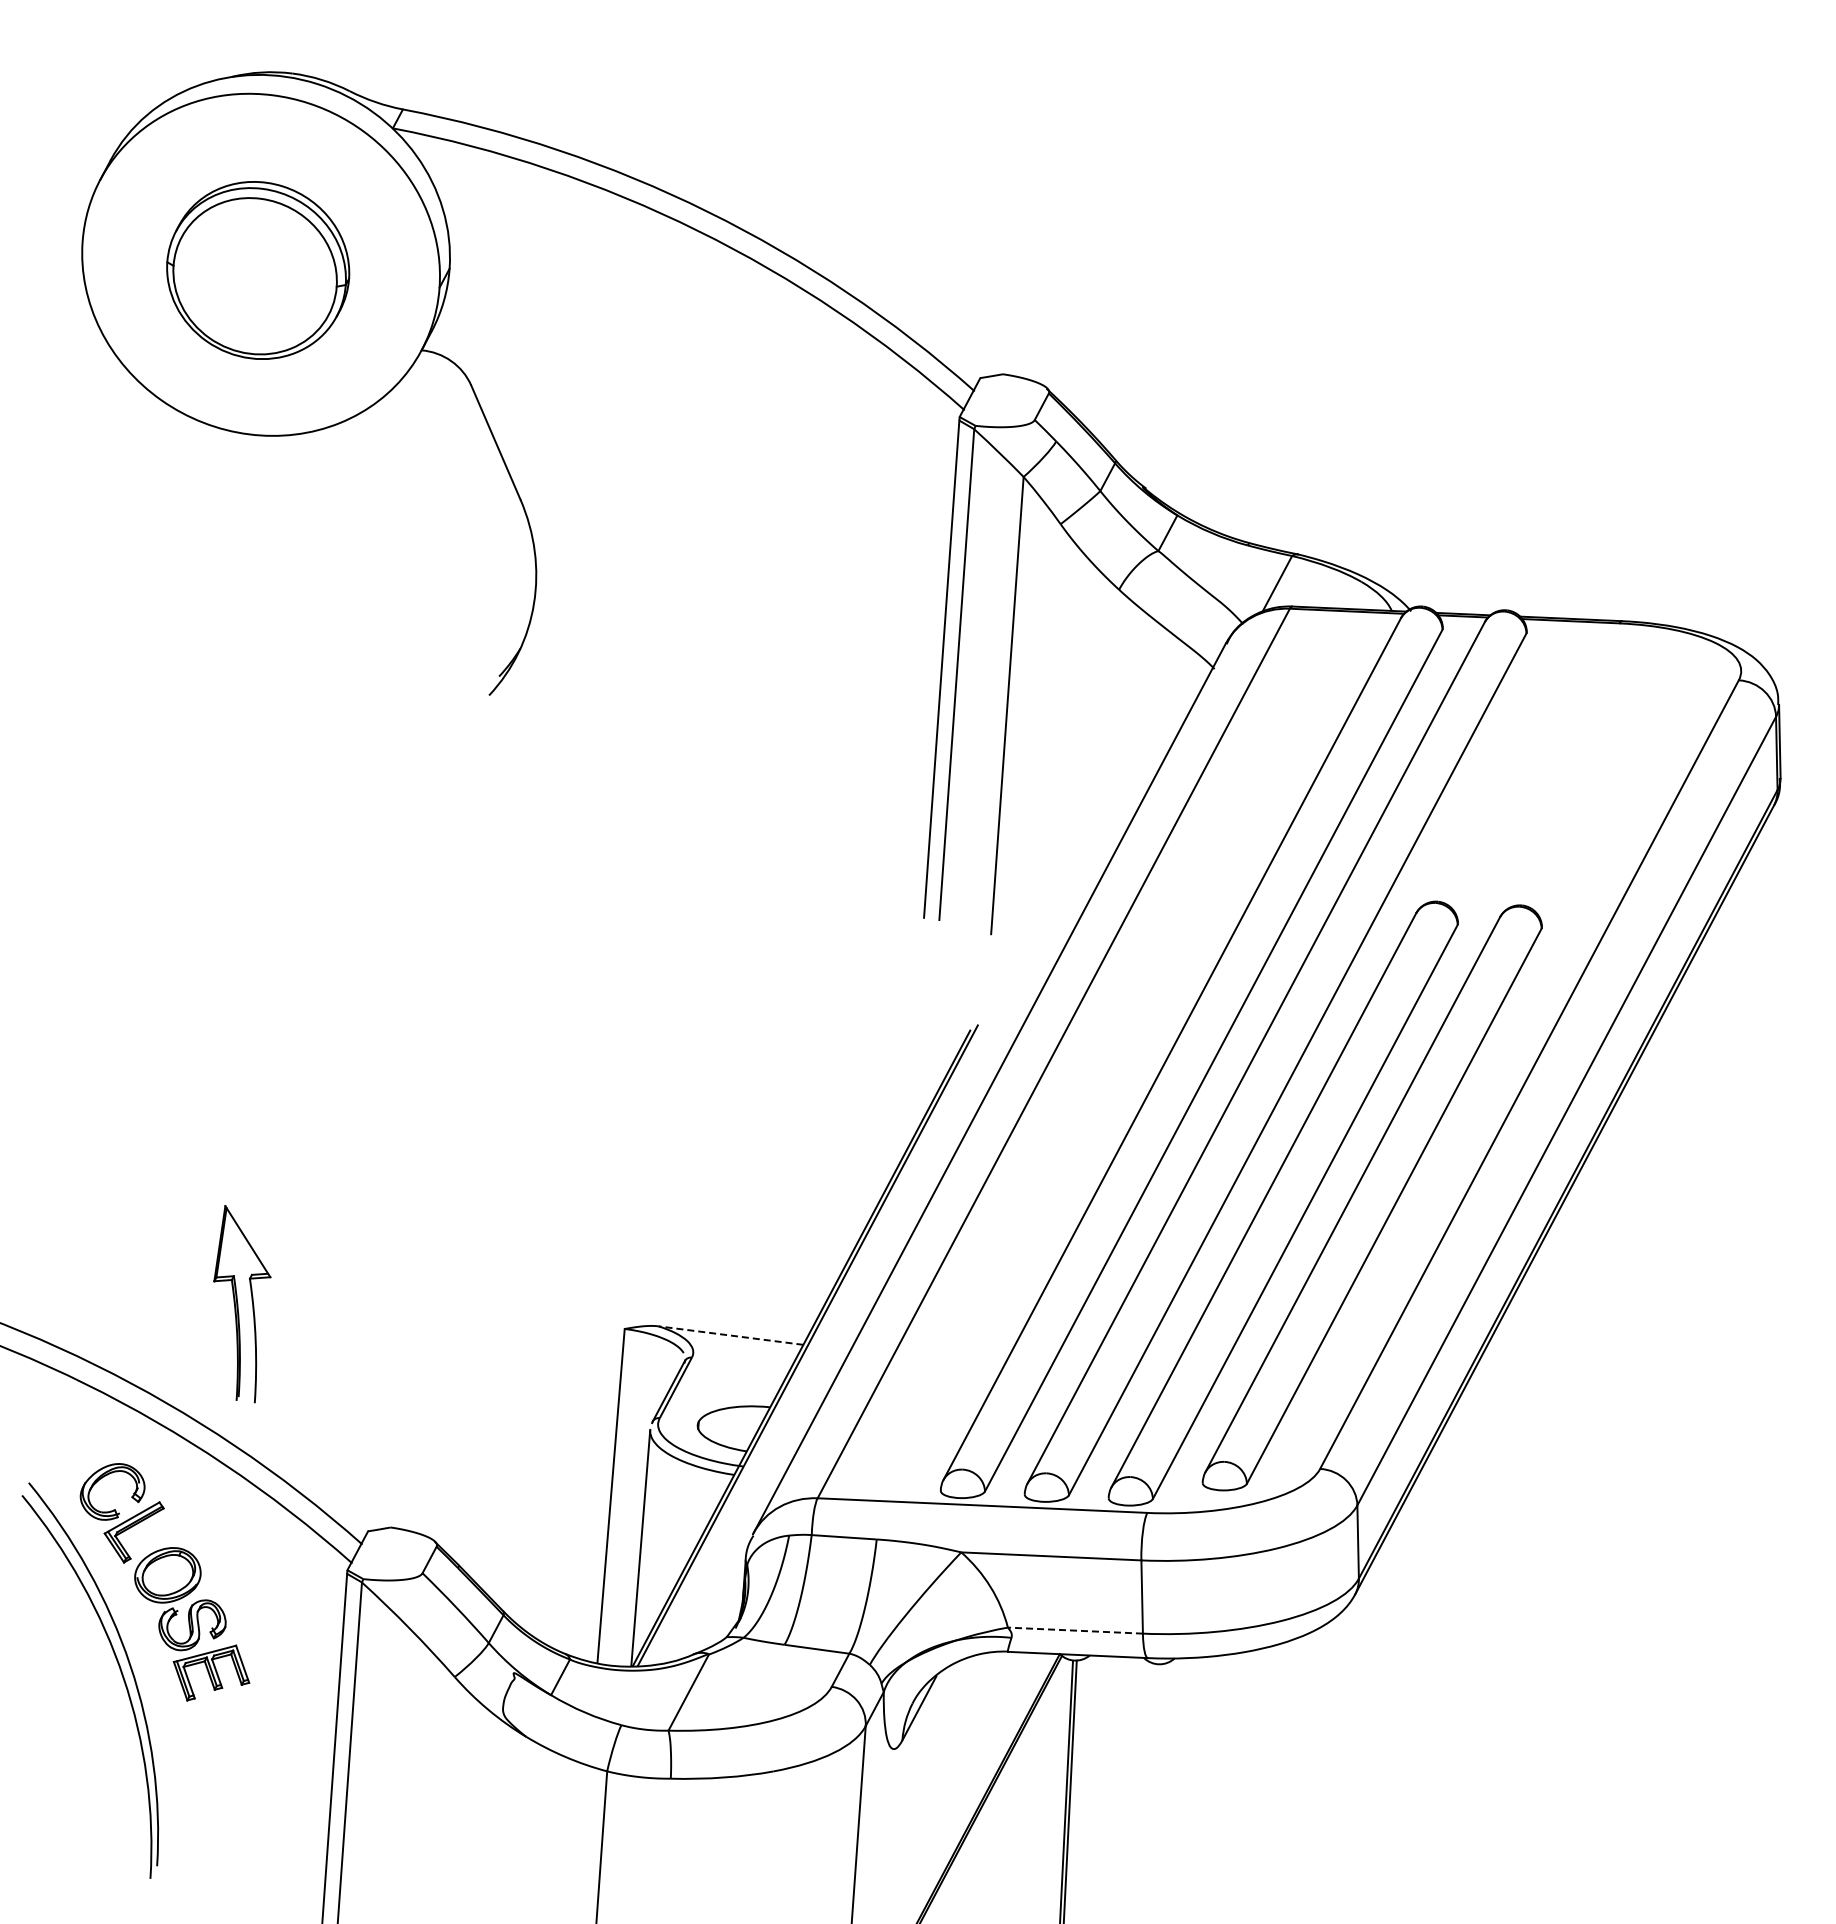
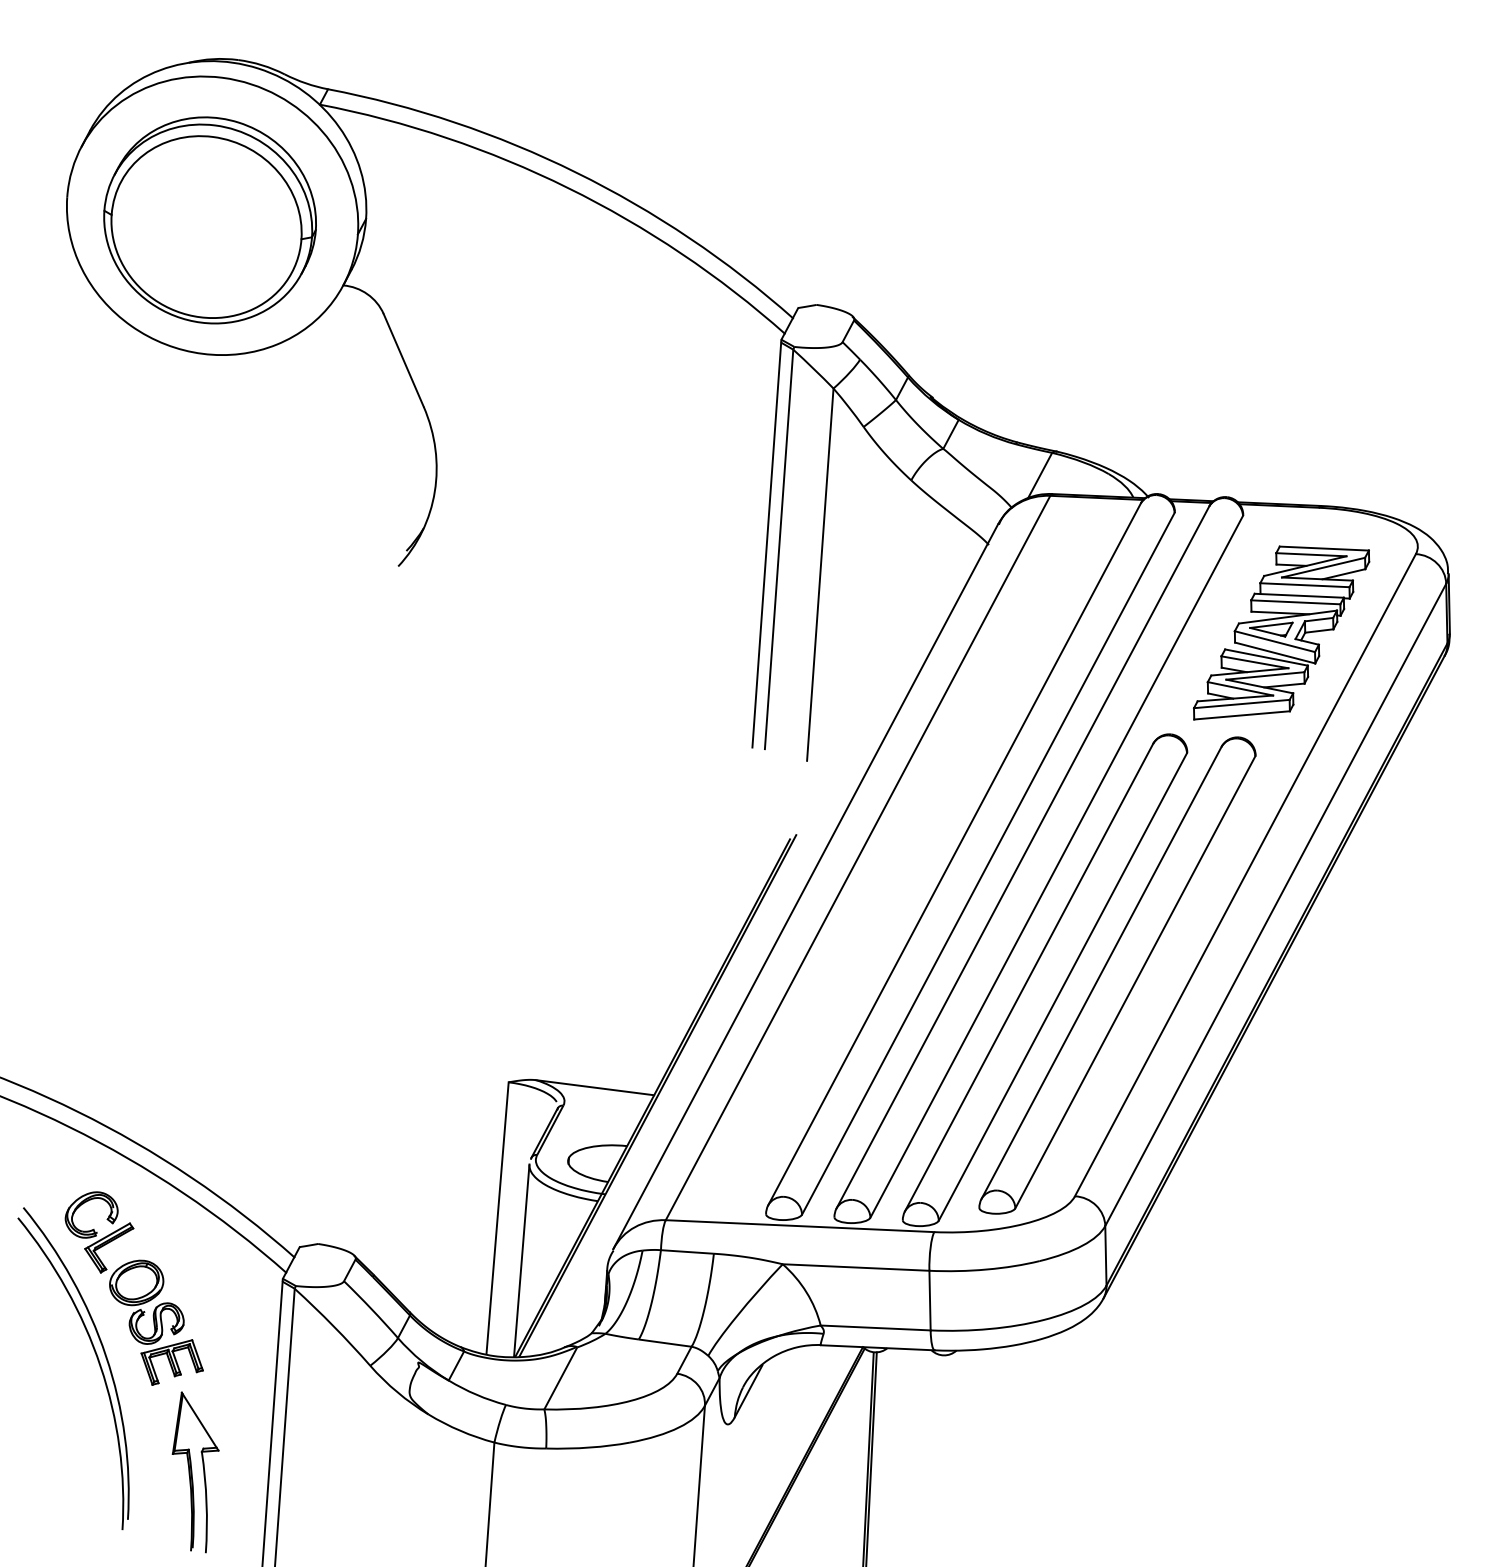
part: (258, 270) -> (210, 220), size x1.43
part: (1573, 777) -> (1281, 633), added
part: (242, 1304) -> (195, 1472), moved
line: (730, 1335) -> (594, 1087), dashed -> solid
line: (1075, 1630) -> (875, 1327), dashed -> solid

